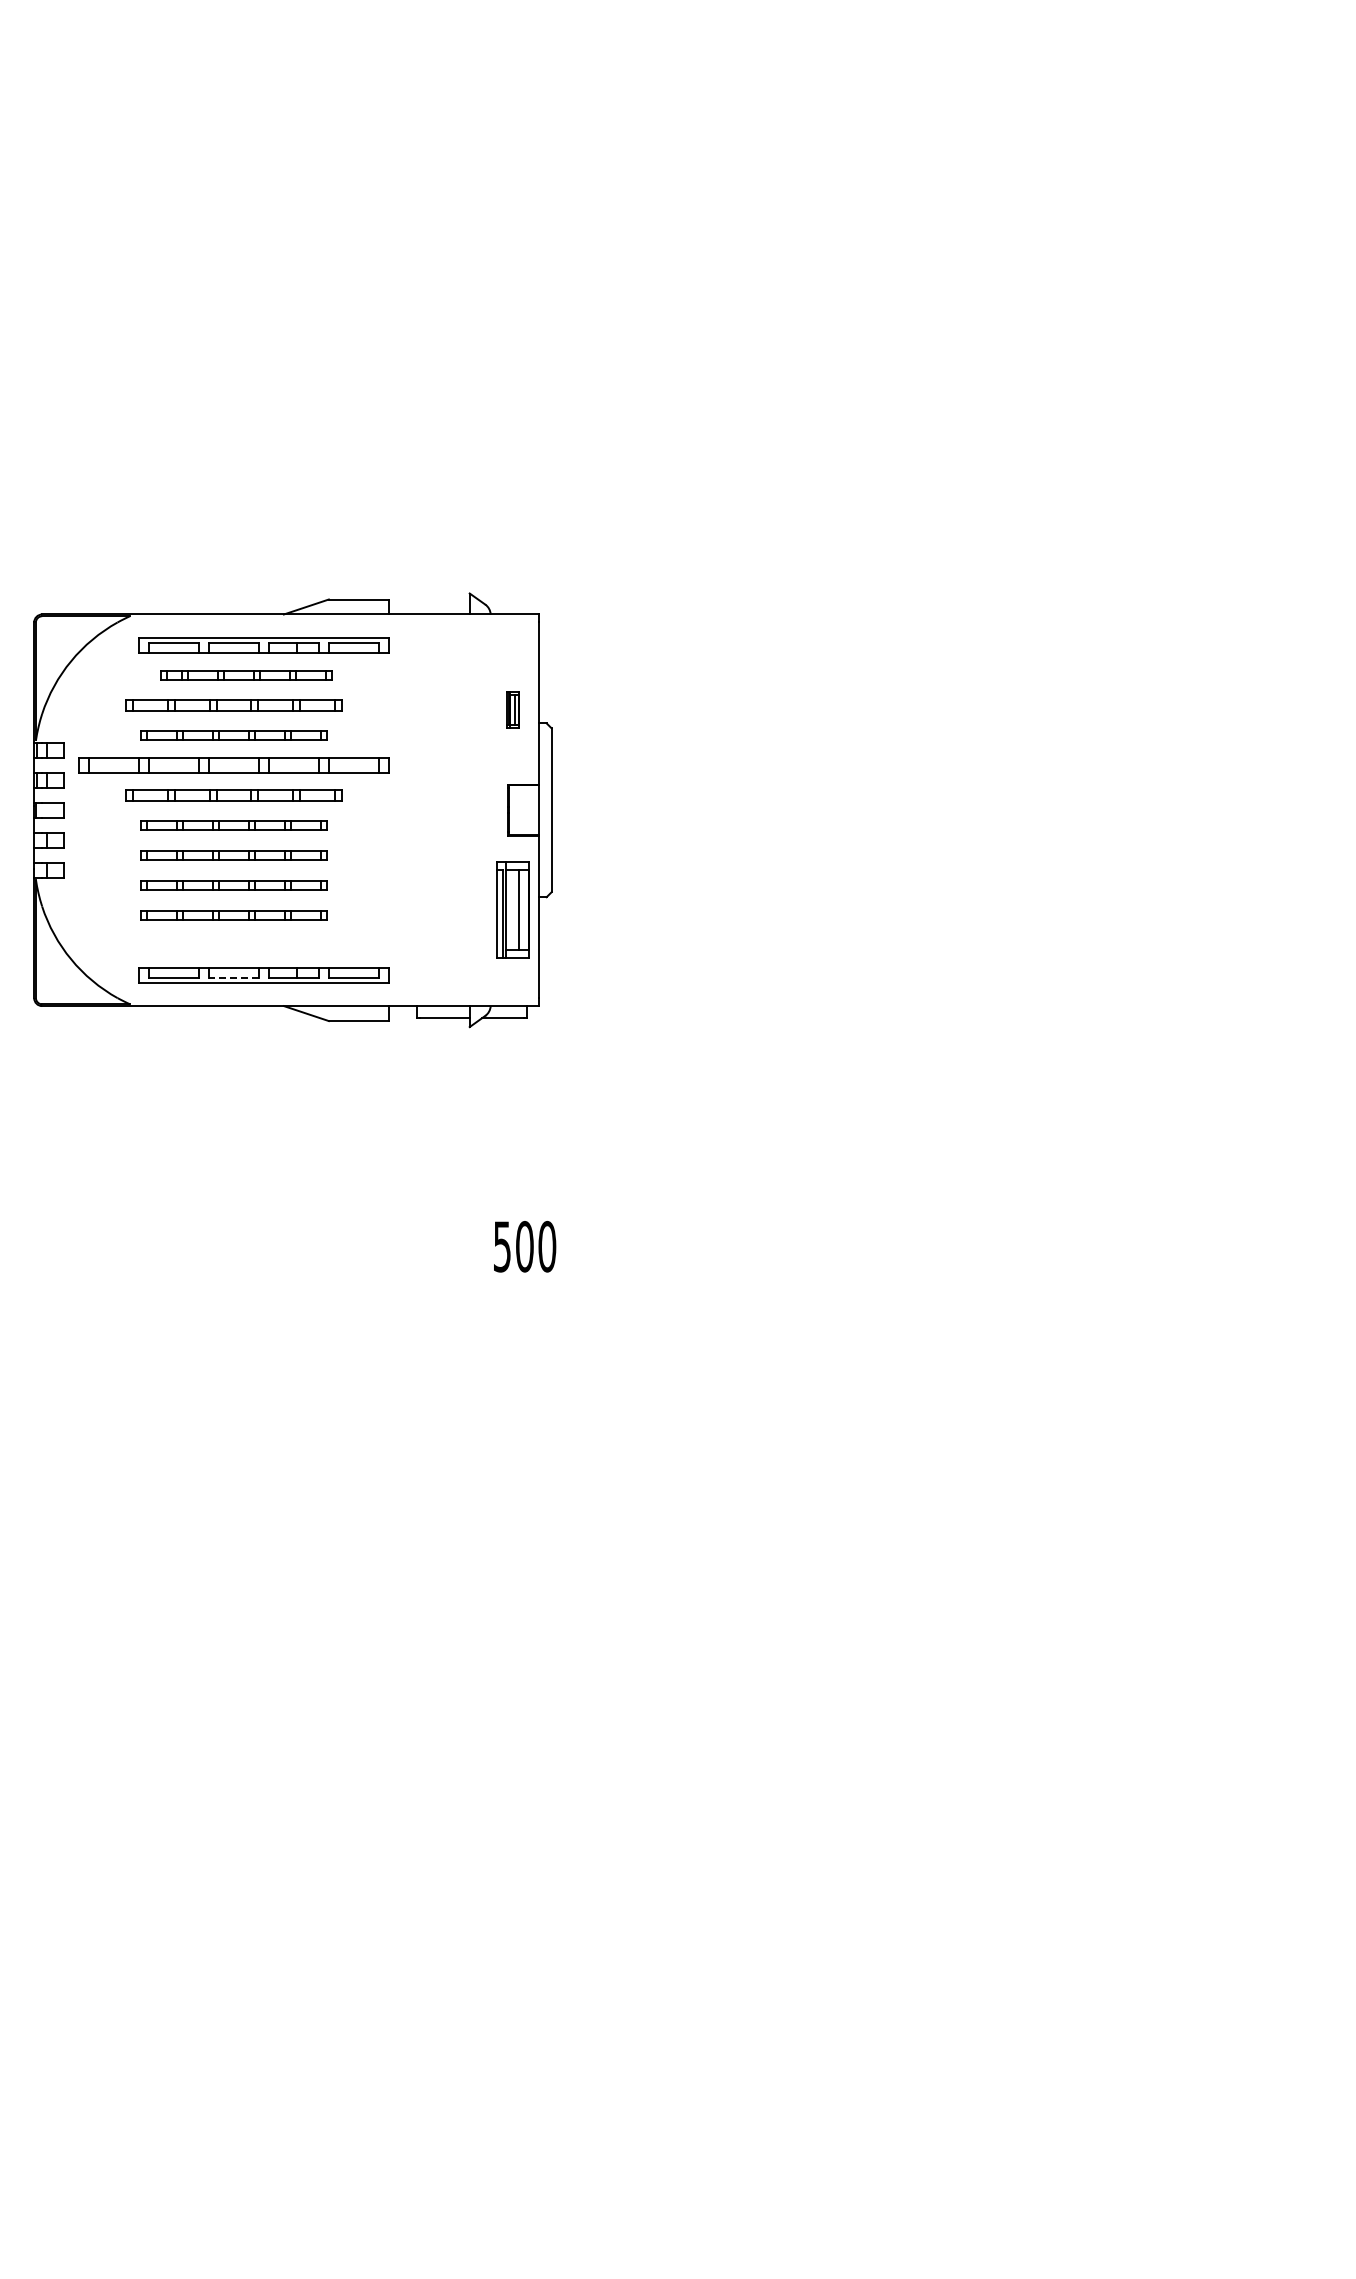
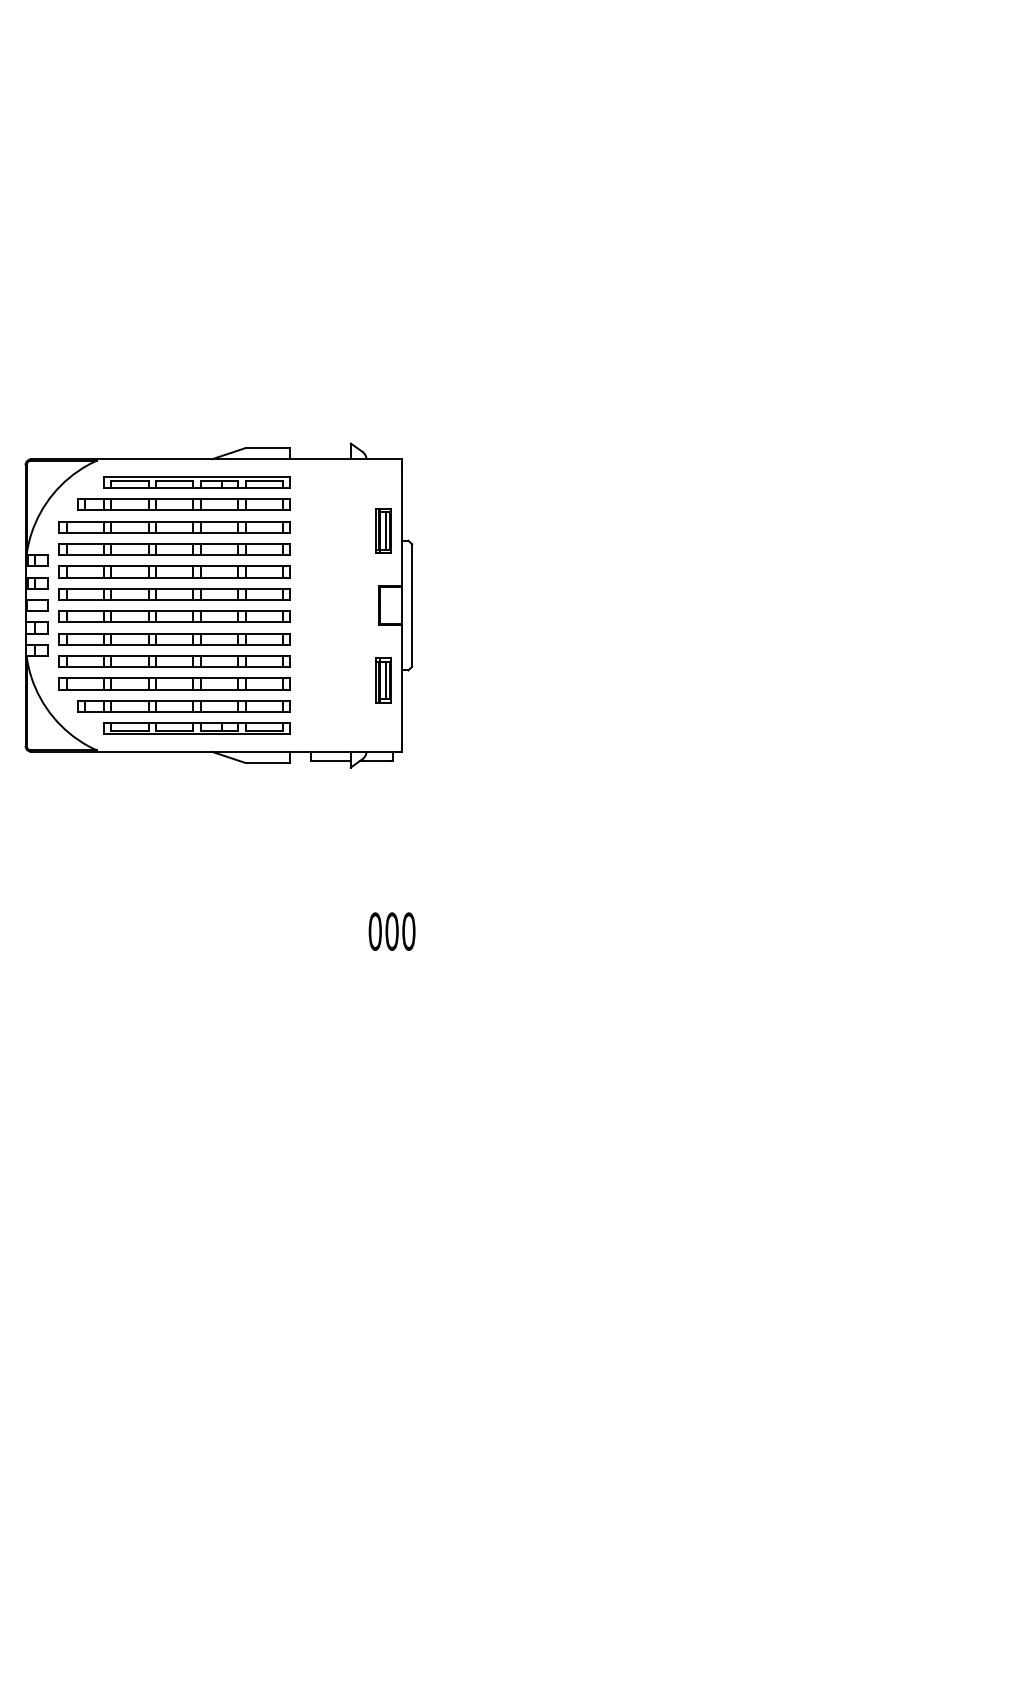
part: (246, 675) -> (184, 504), size x1.67
part: (233, 705) -> (174, 527), size x1.43
part: (512, 709) -> (382, 530), size x1.67
part: (233, 735) -> (174, 549), size x1.67
part: (233, 795) -> (174, 594), size x1.43
part: (233, 825) -> (174, 616), size x1.67
part: (233, 855) -> (174, 639), size x1.67
part: (233, 885) -> (174, 661), size x1.67
part: (512, 909) -> (382, 679), size x0.62
part: (233, 915) -> (174, 684), size x1.67
part: (246, 945) -> (184, 706), added
line: (233, 977) -> (174, 730), dashed -> solid
text: (502, 1246) -> (375, 931), 500 -> 000

